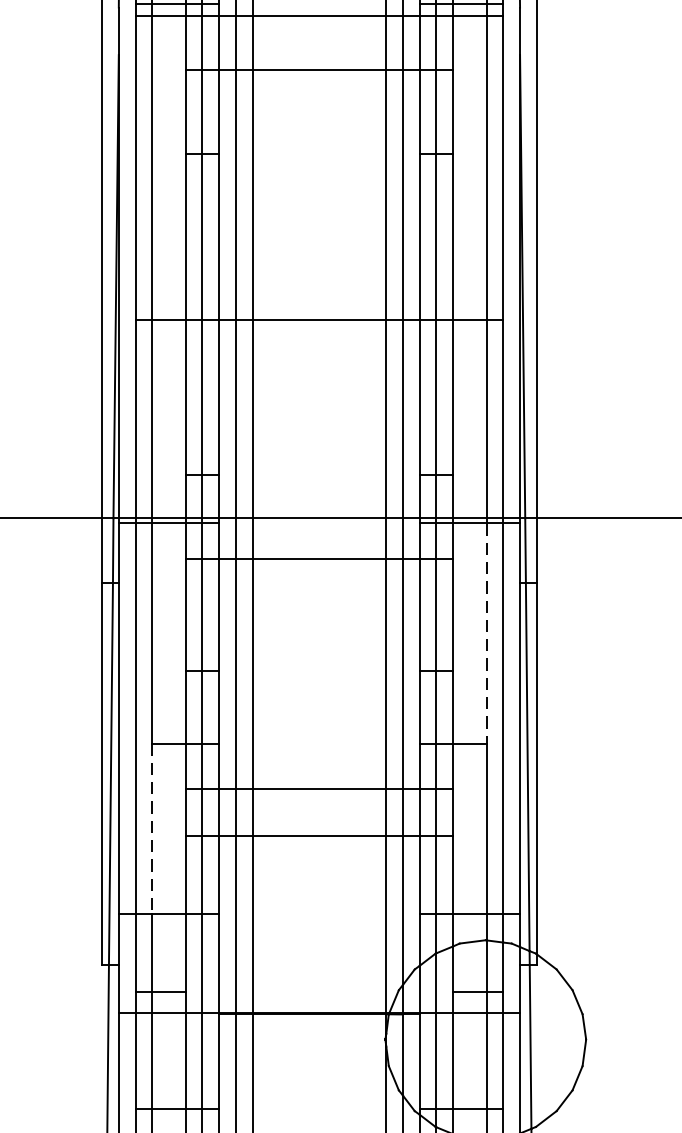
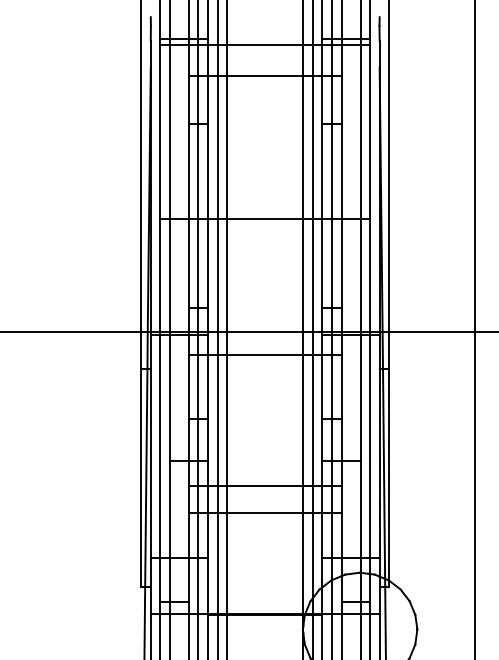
line: (486, 633) -> (360, 397), dashed -> solid
line: (151, 829) -> (169, 509), dashed -> solid

